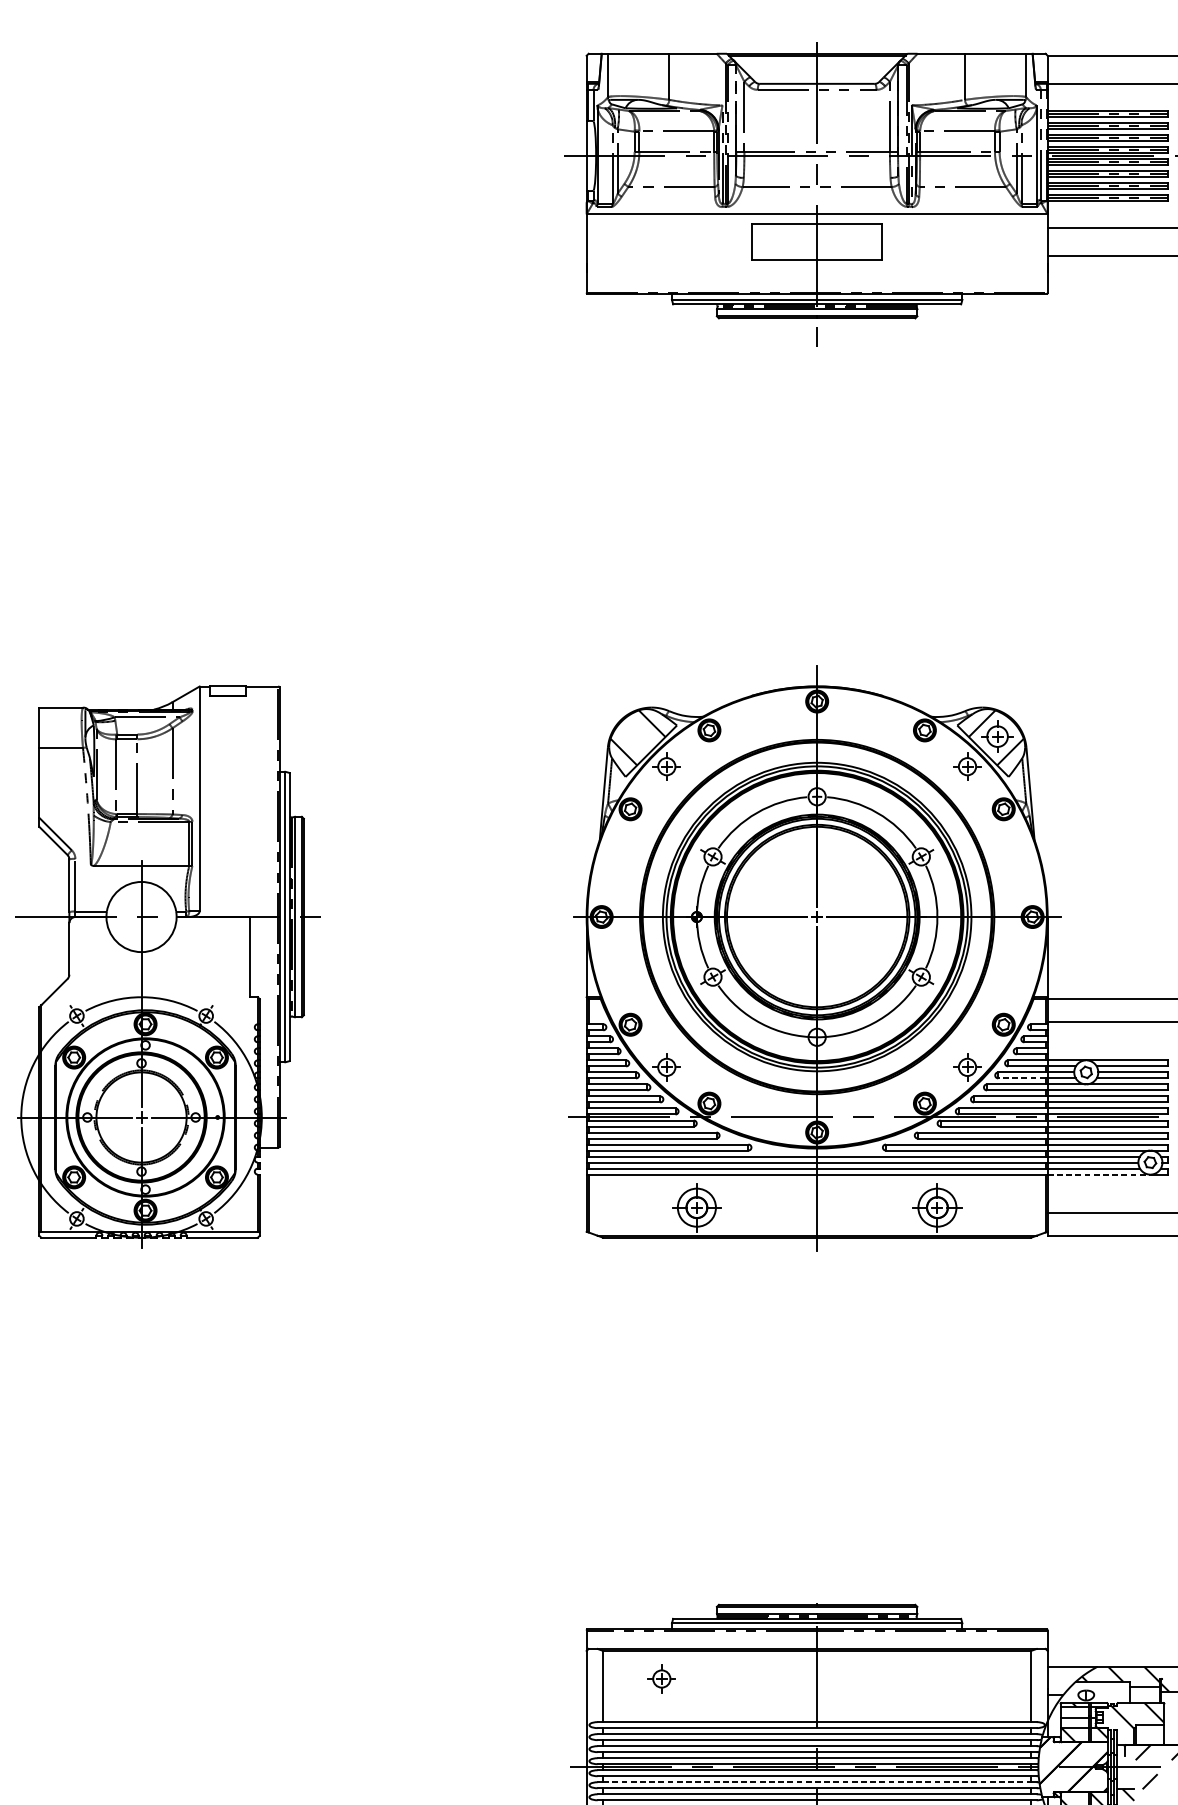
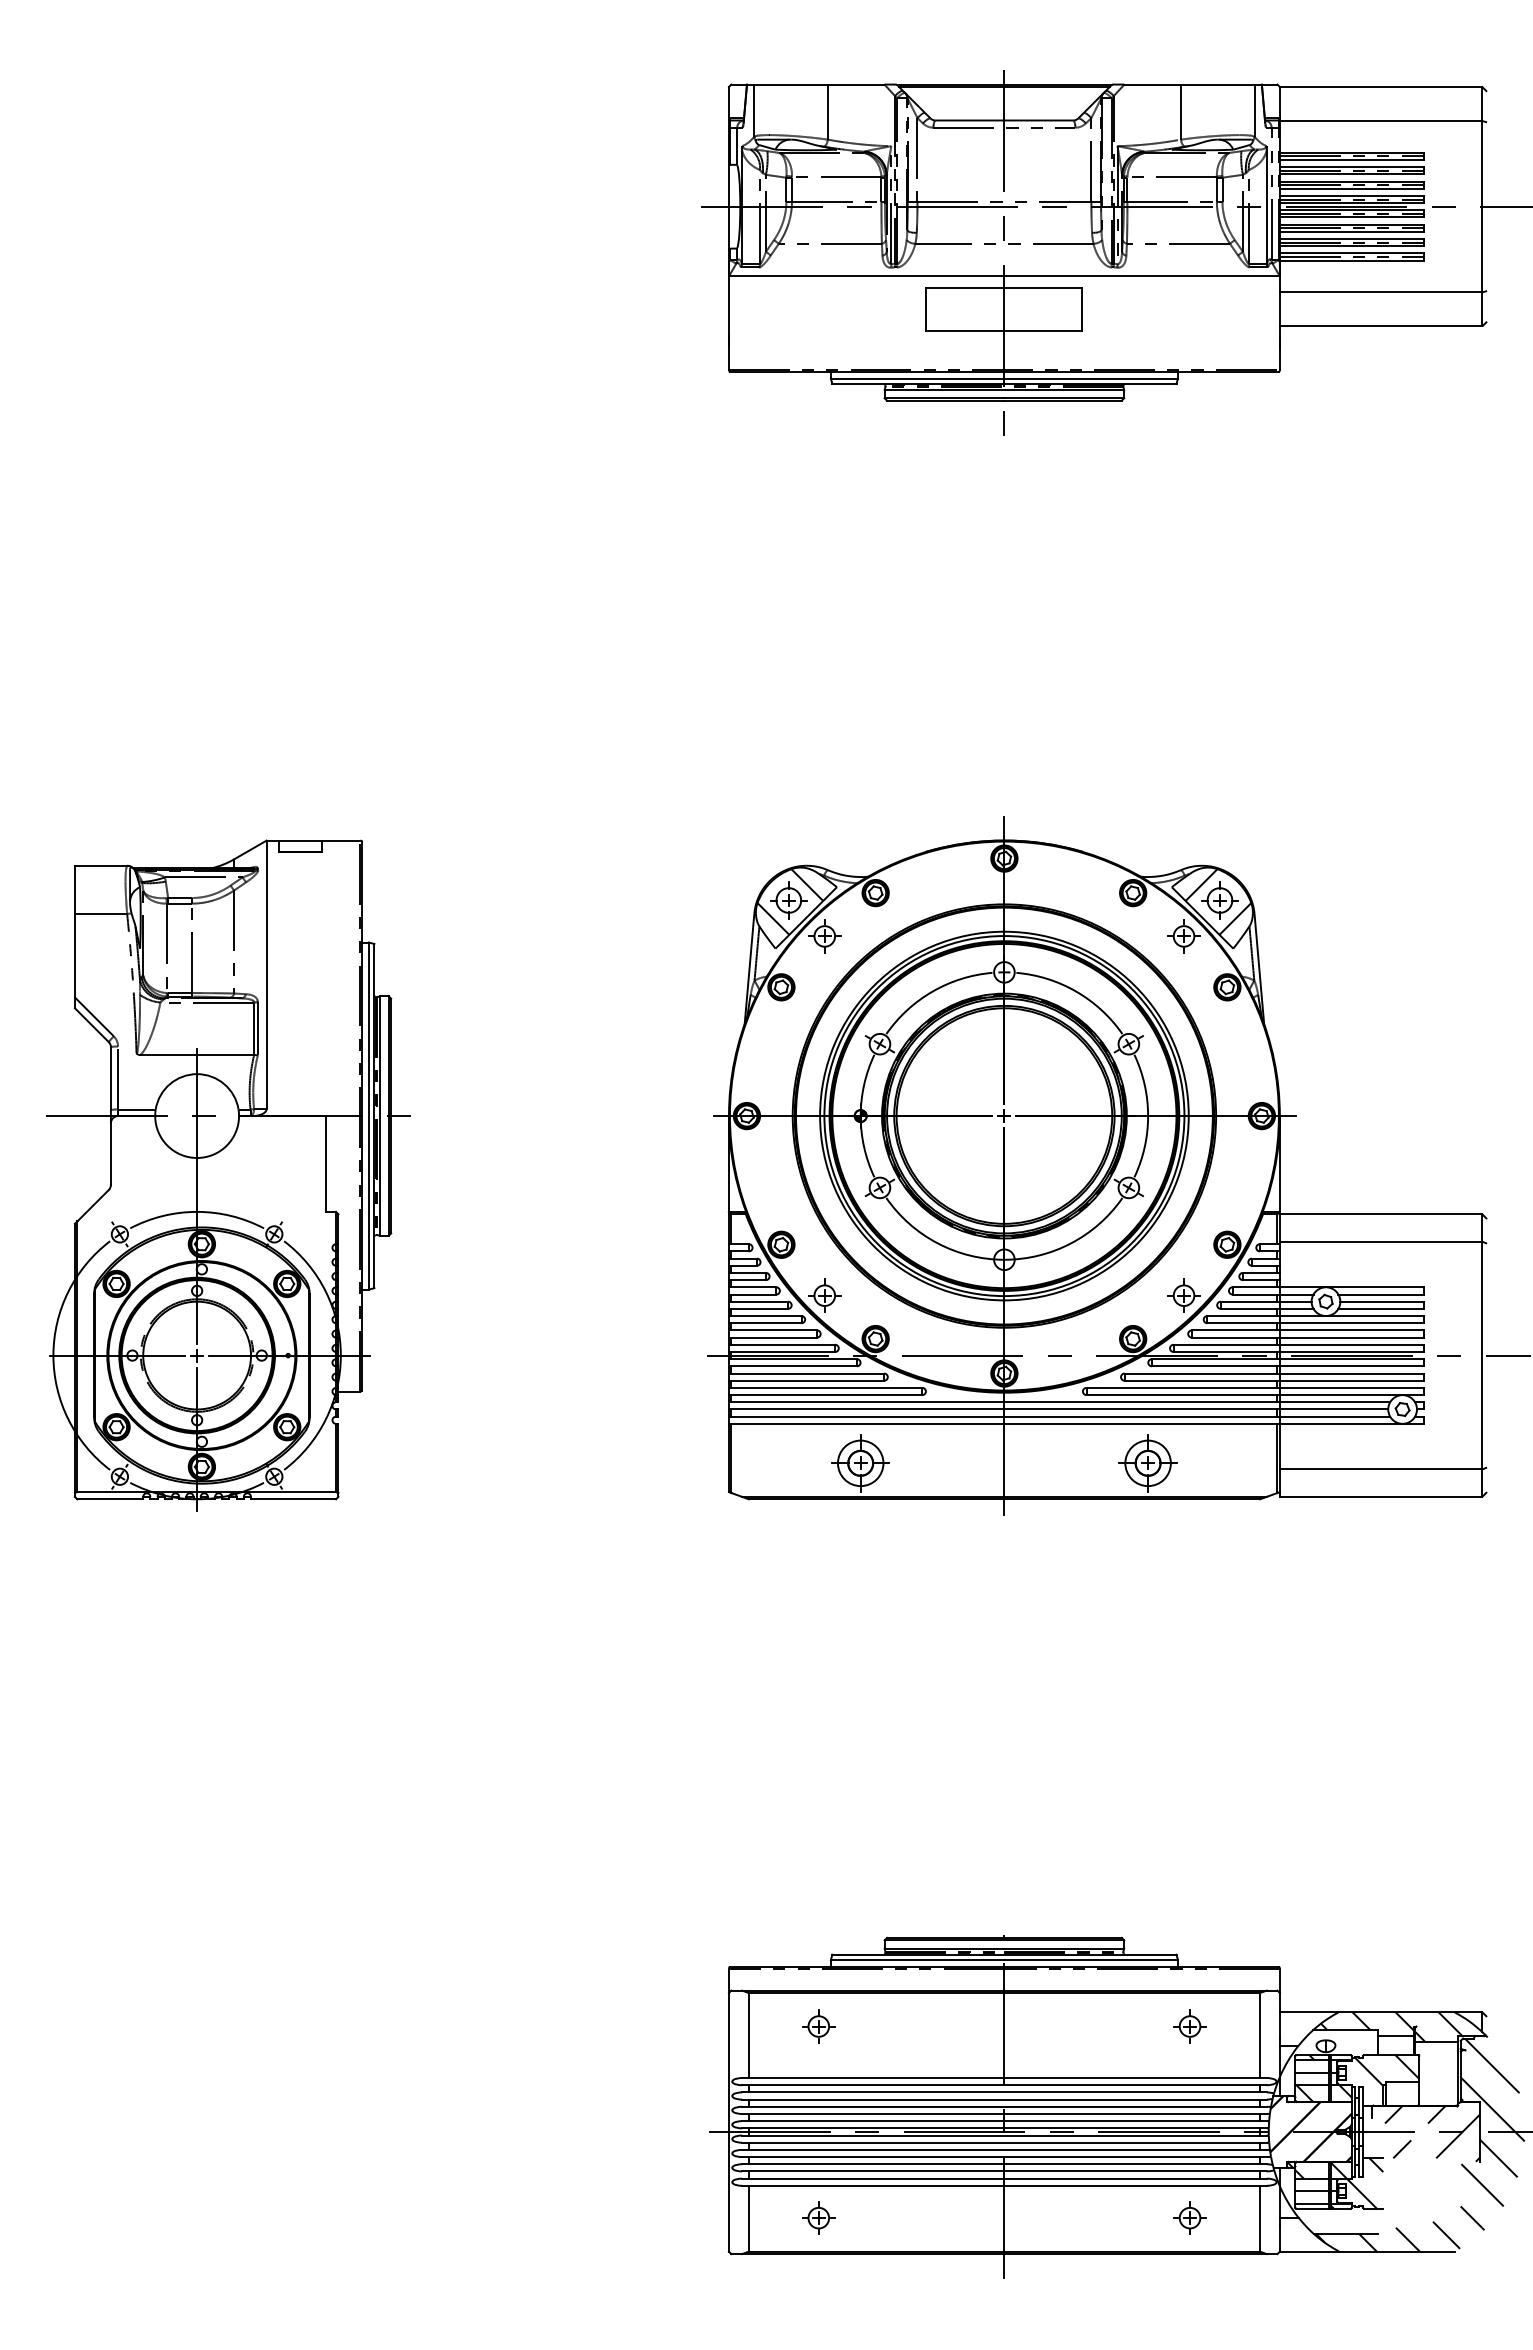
part: (636, 736) -> (788, 900), added
line: (1021, 1078) -> (1248, 1308), dashed -> solid
line: (1099, 1174) -> (1341, 1423), dashed -> solid
part: (972, 1678) -> (1189, 2026), added
line: (817, 1781) -> (1004, 2149), dashed -> solid

